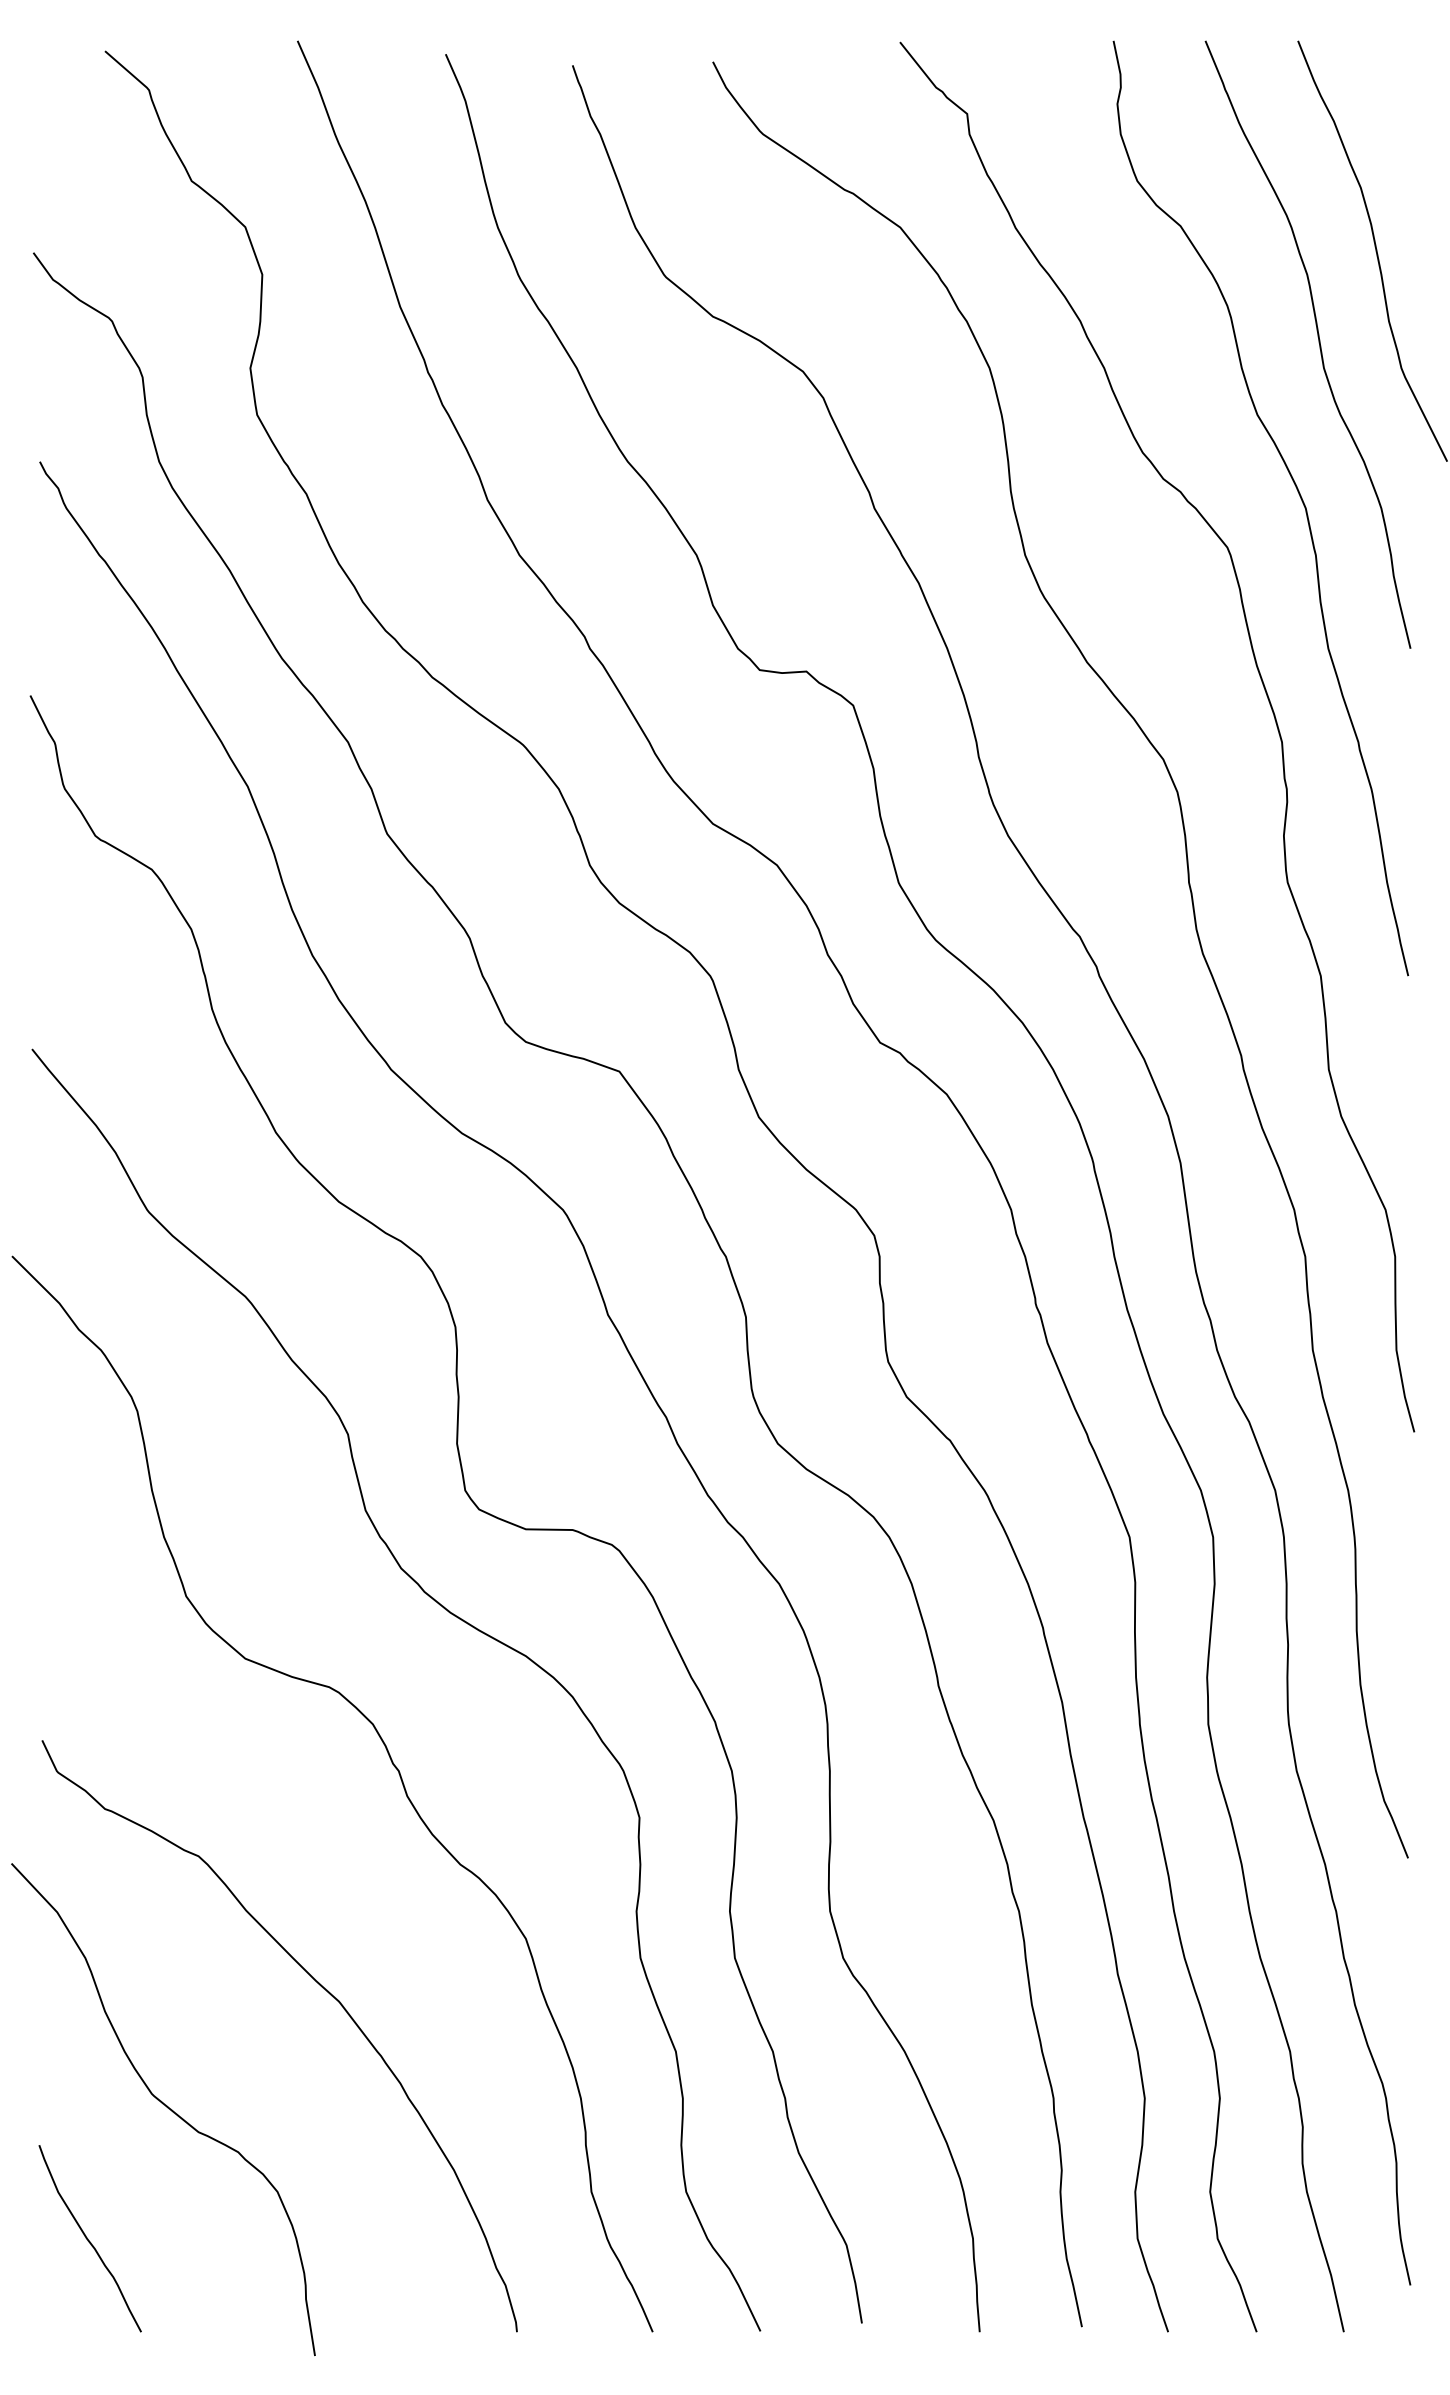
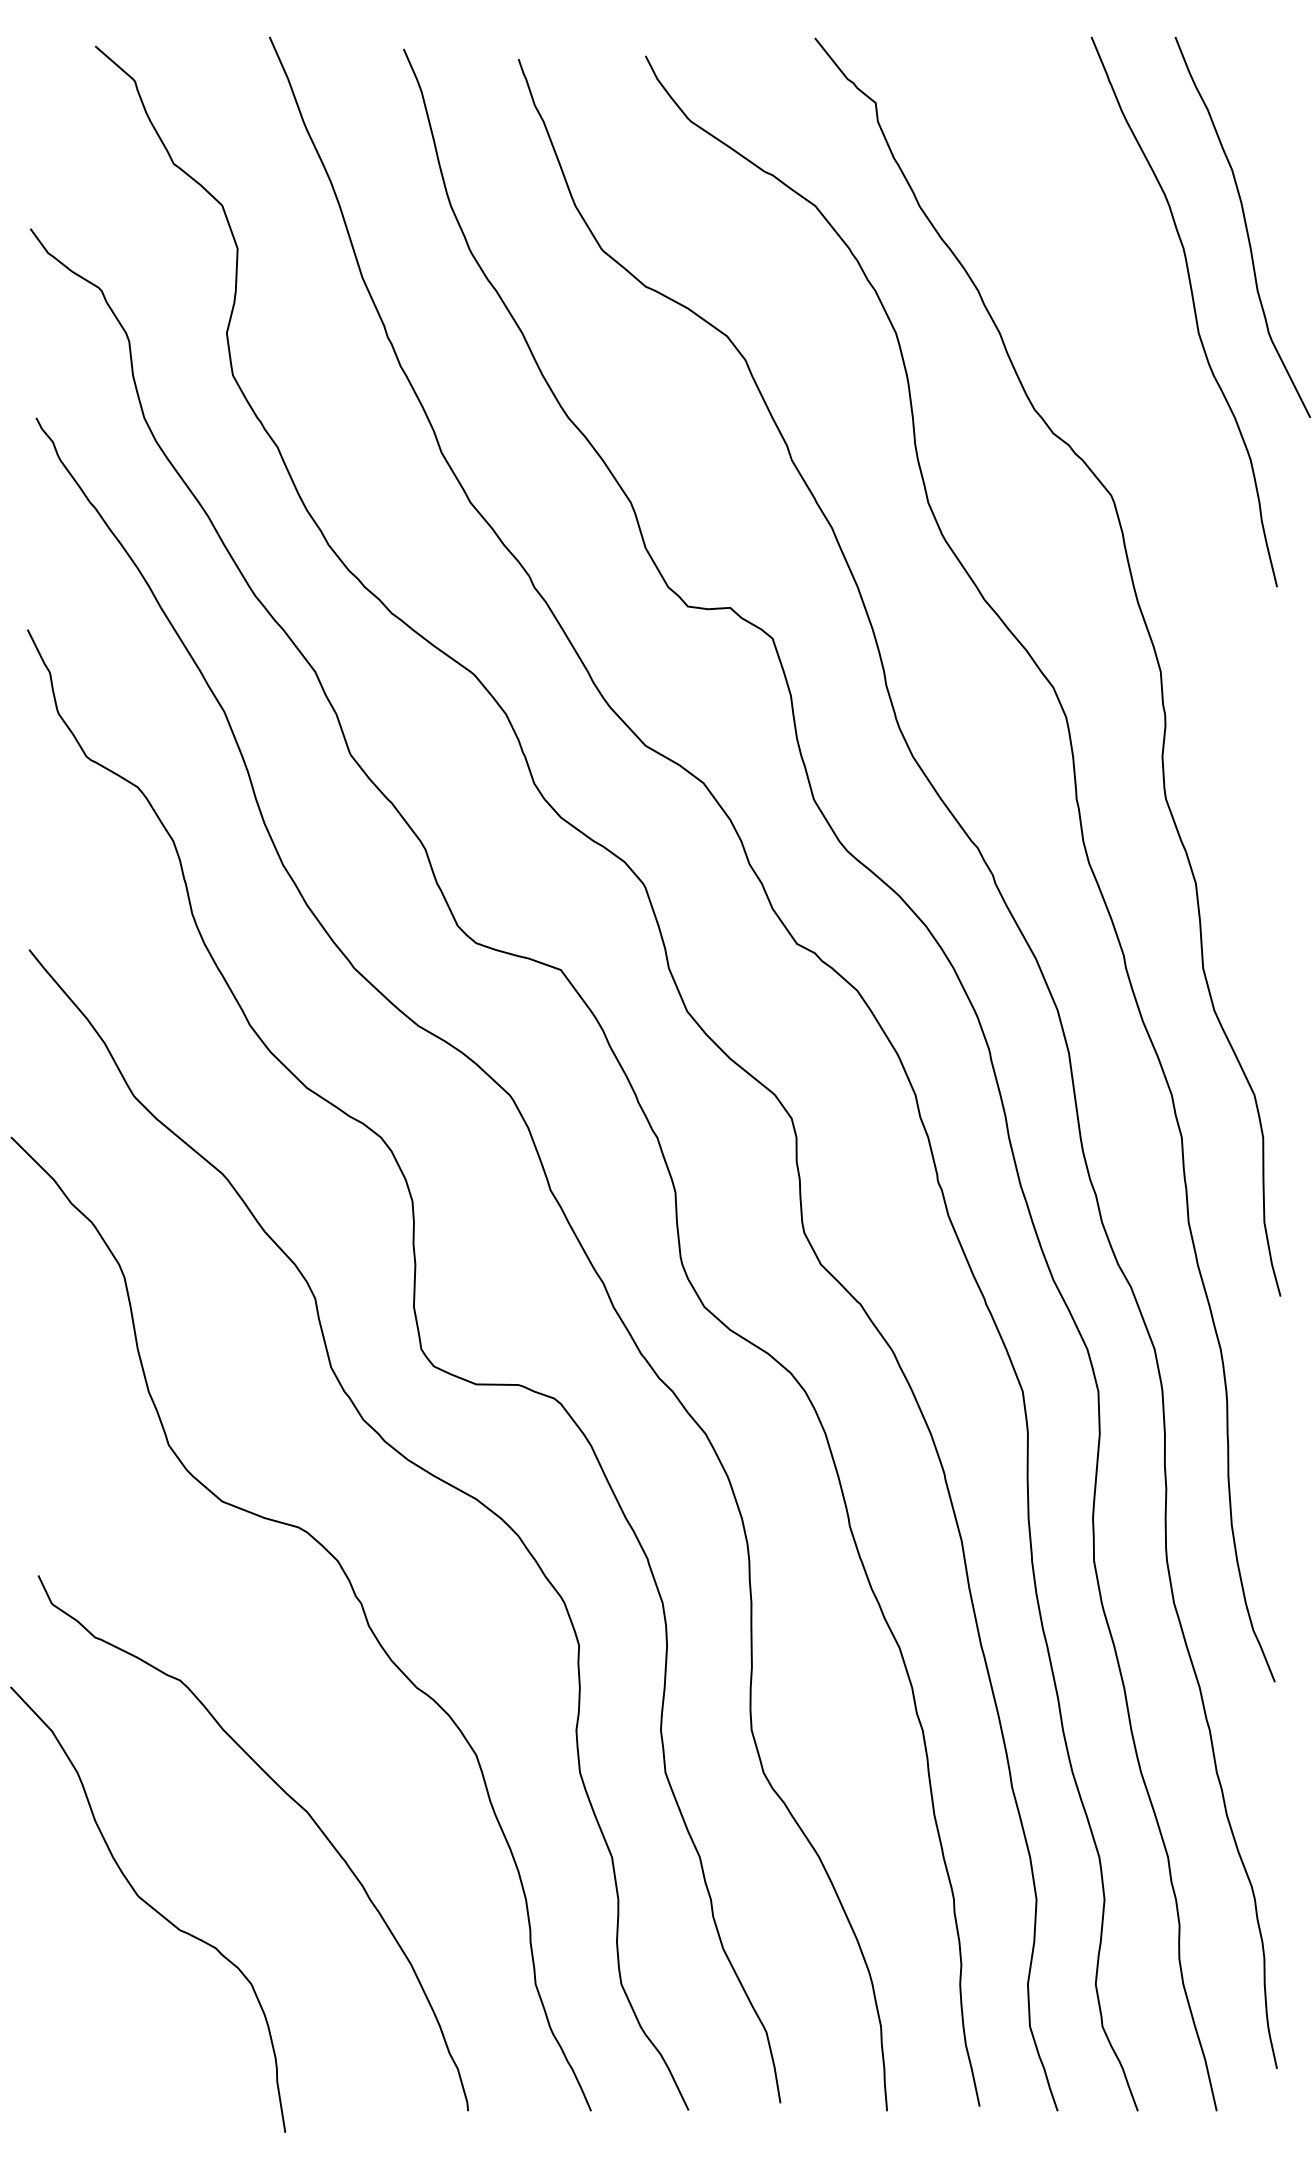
curve: (1298, 494) -> (1175, 447), removed
curve: (88, 2238) -> (80, 2026), removed

